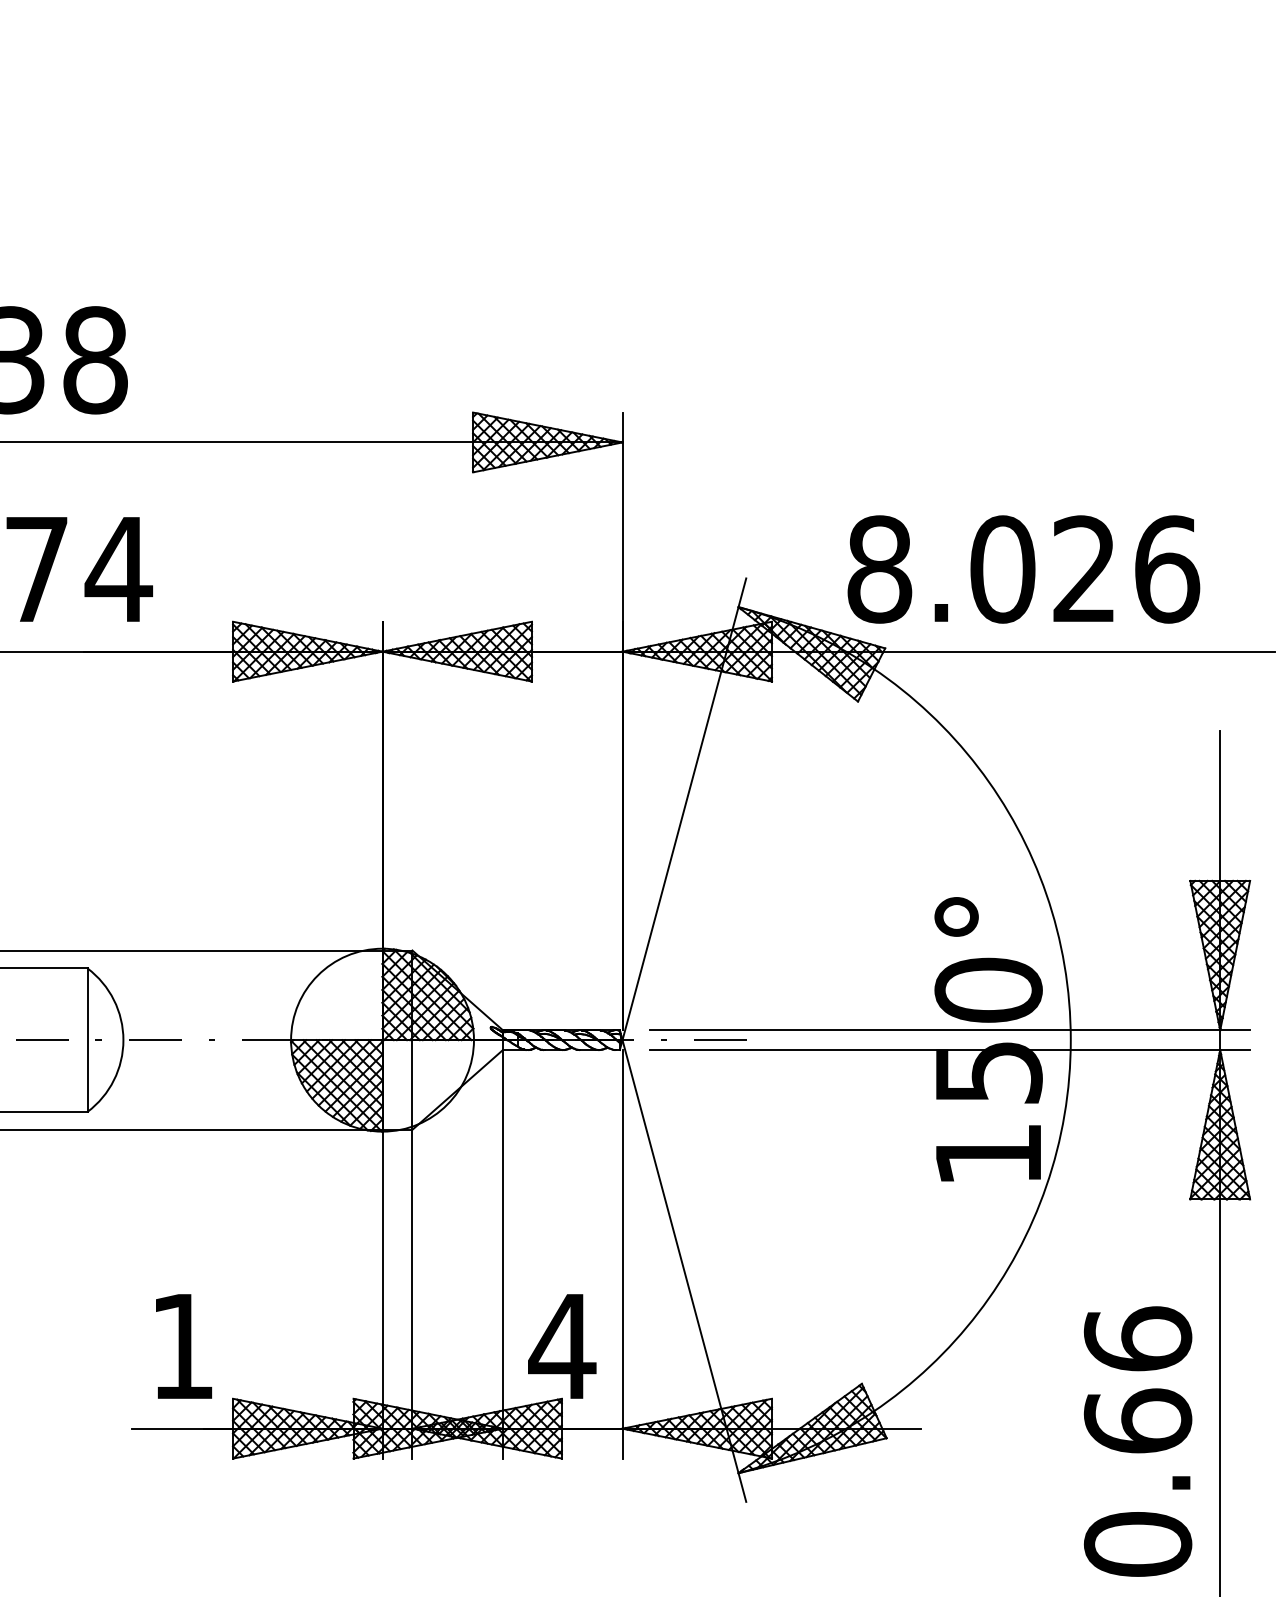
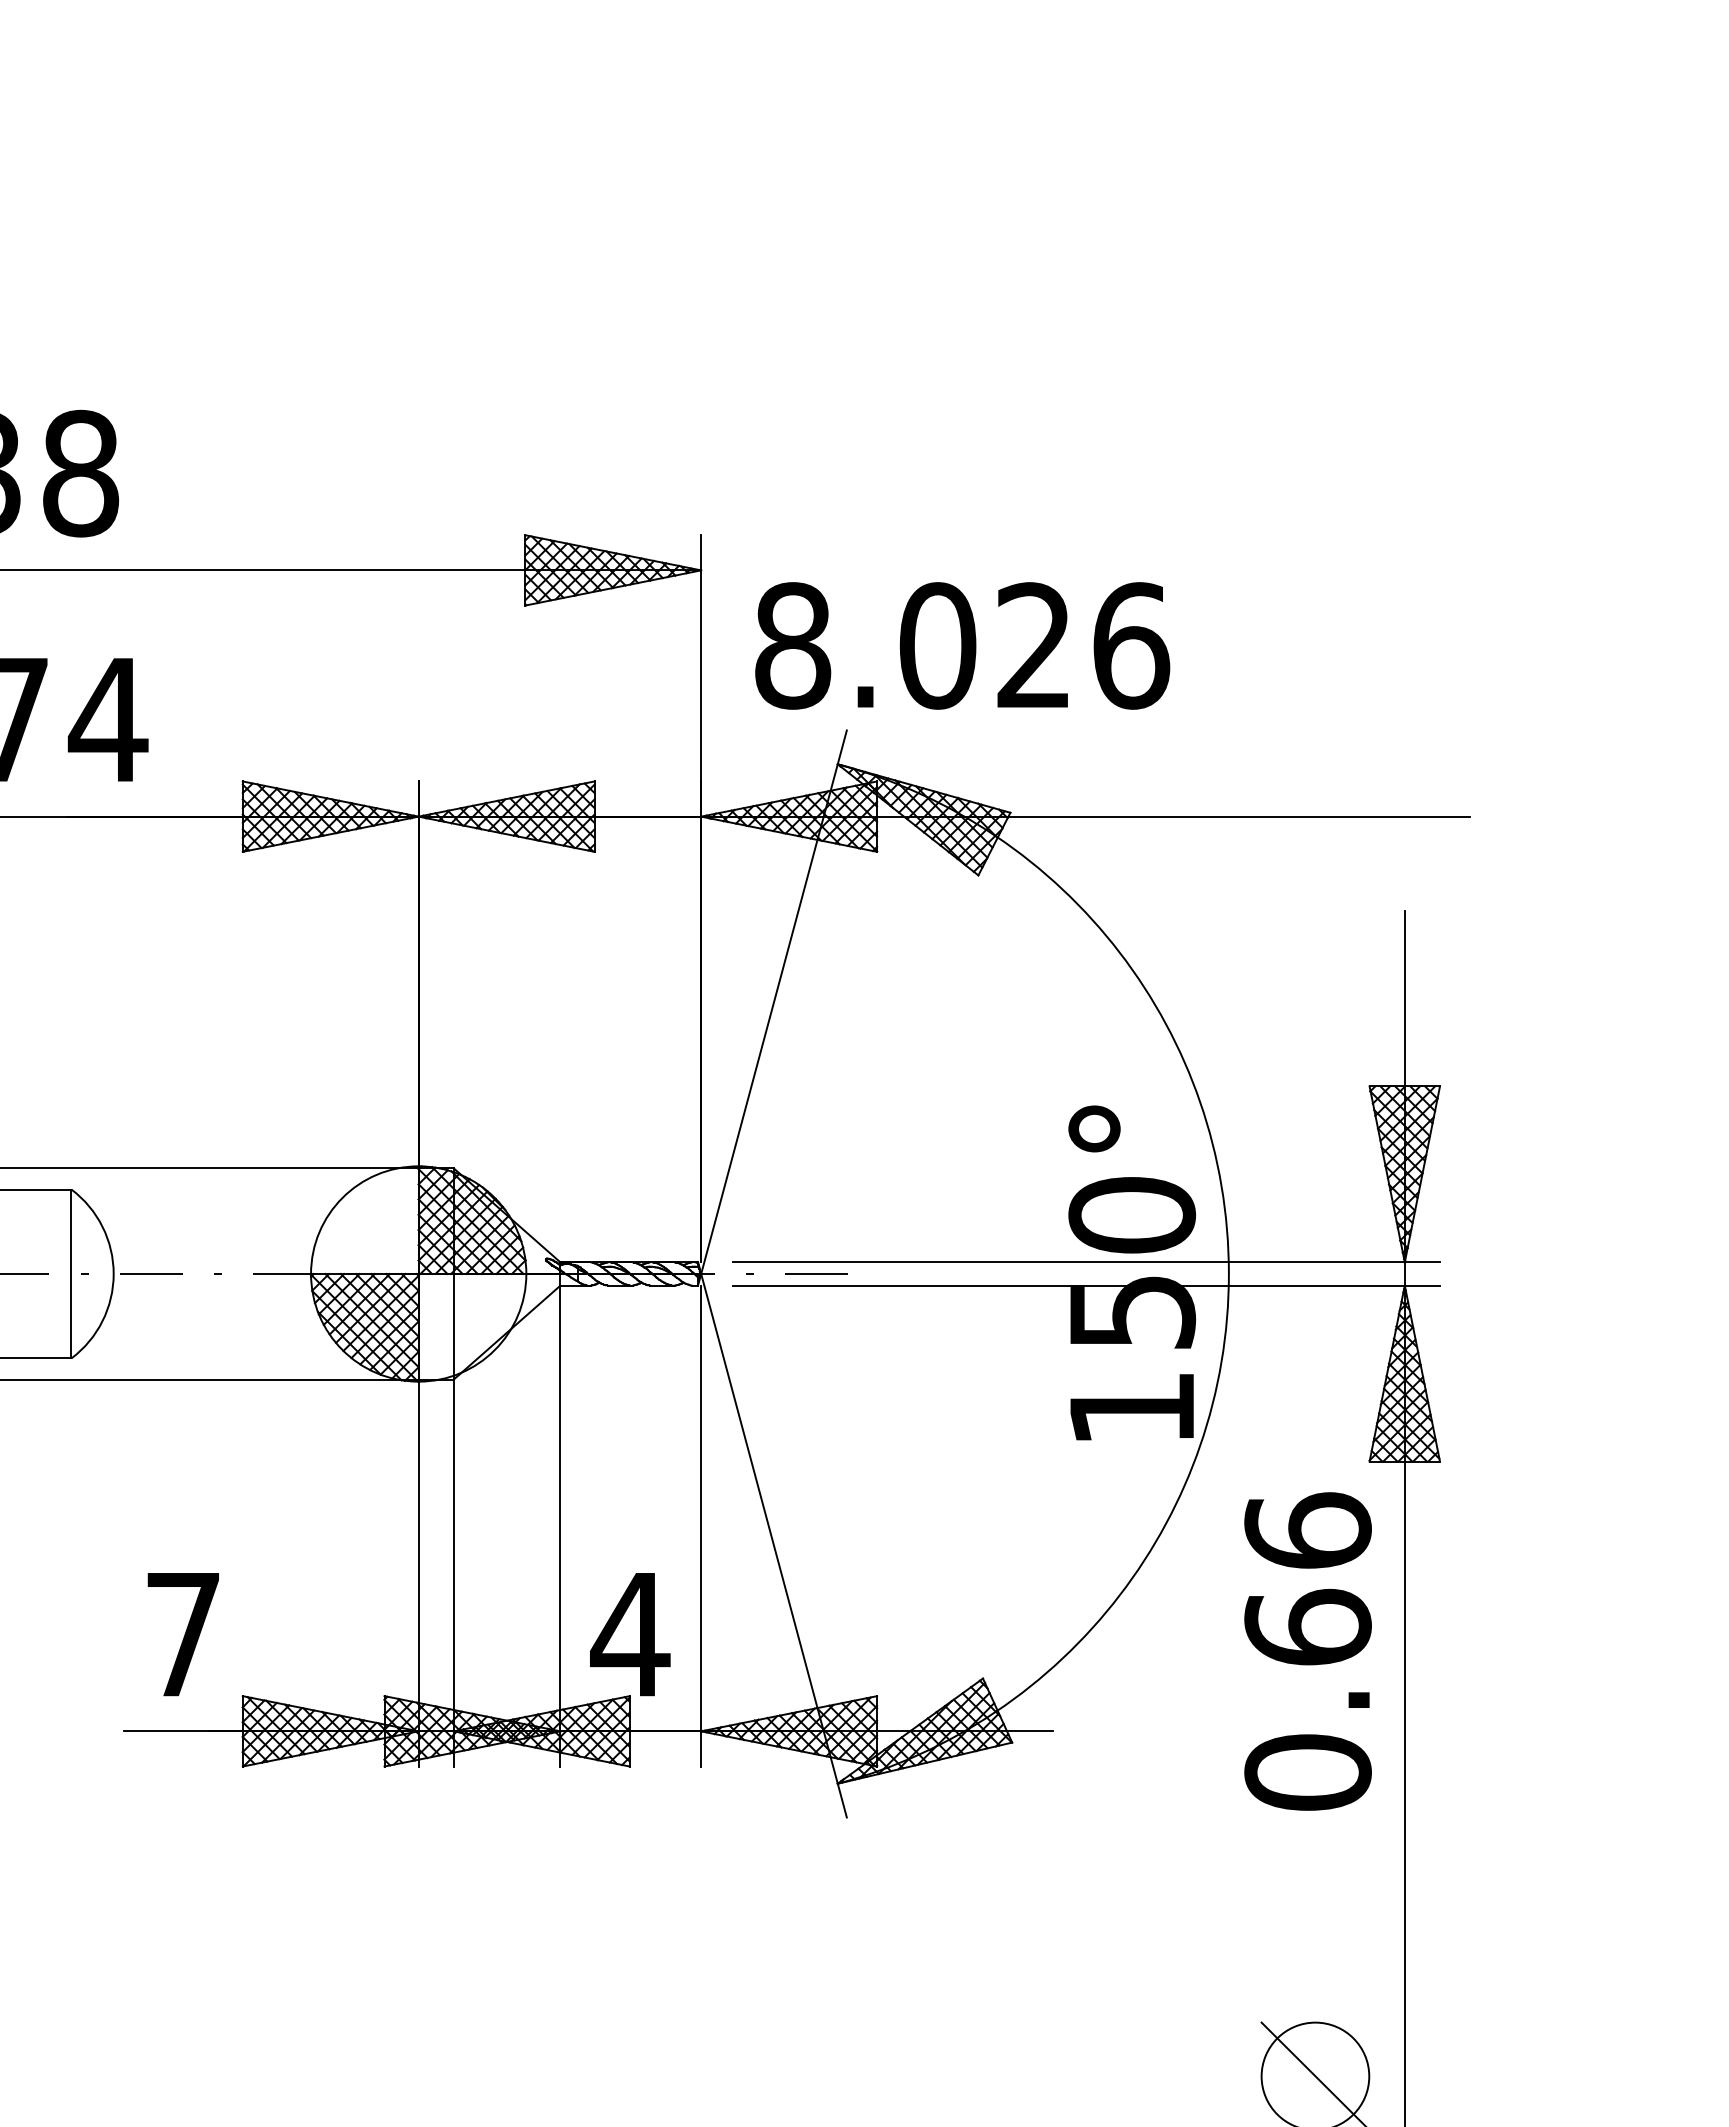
text: (1023, 569) -> (962, 645), moved
text: (181, 1346) -> (182, 1634), 1 -> 7
text: (1137, 1441) -> (1307, 1651), moved

